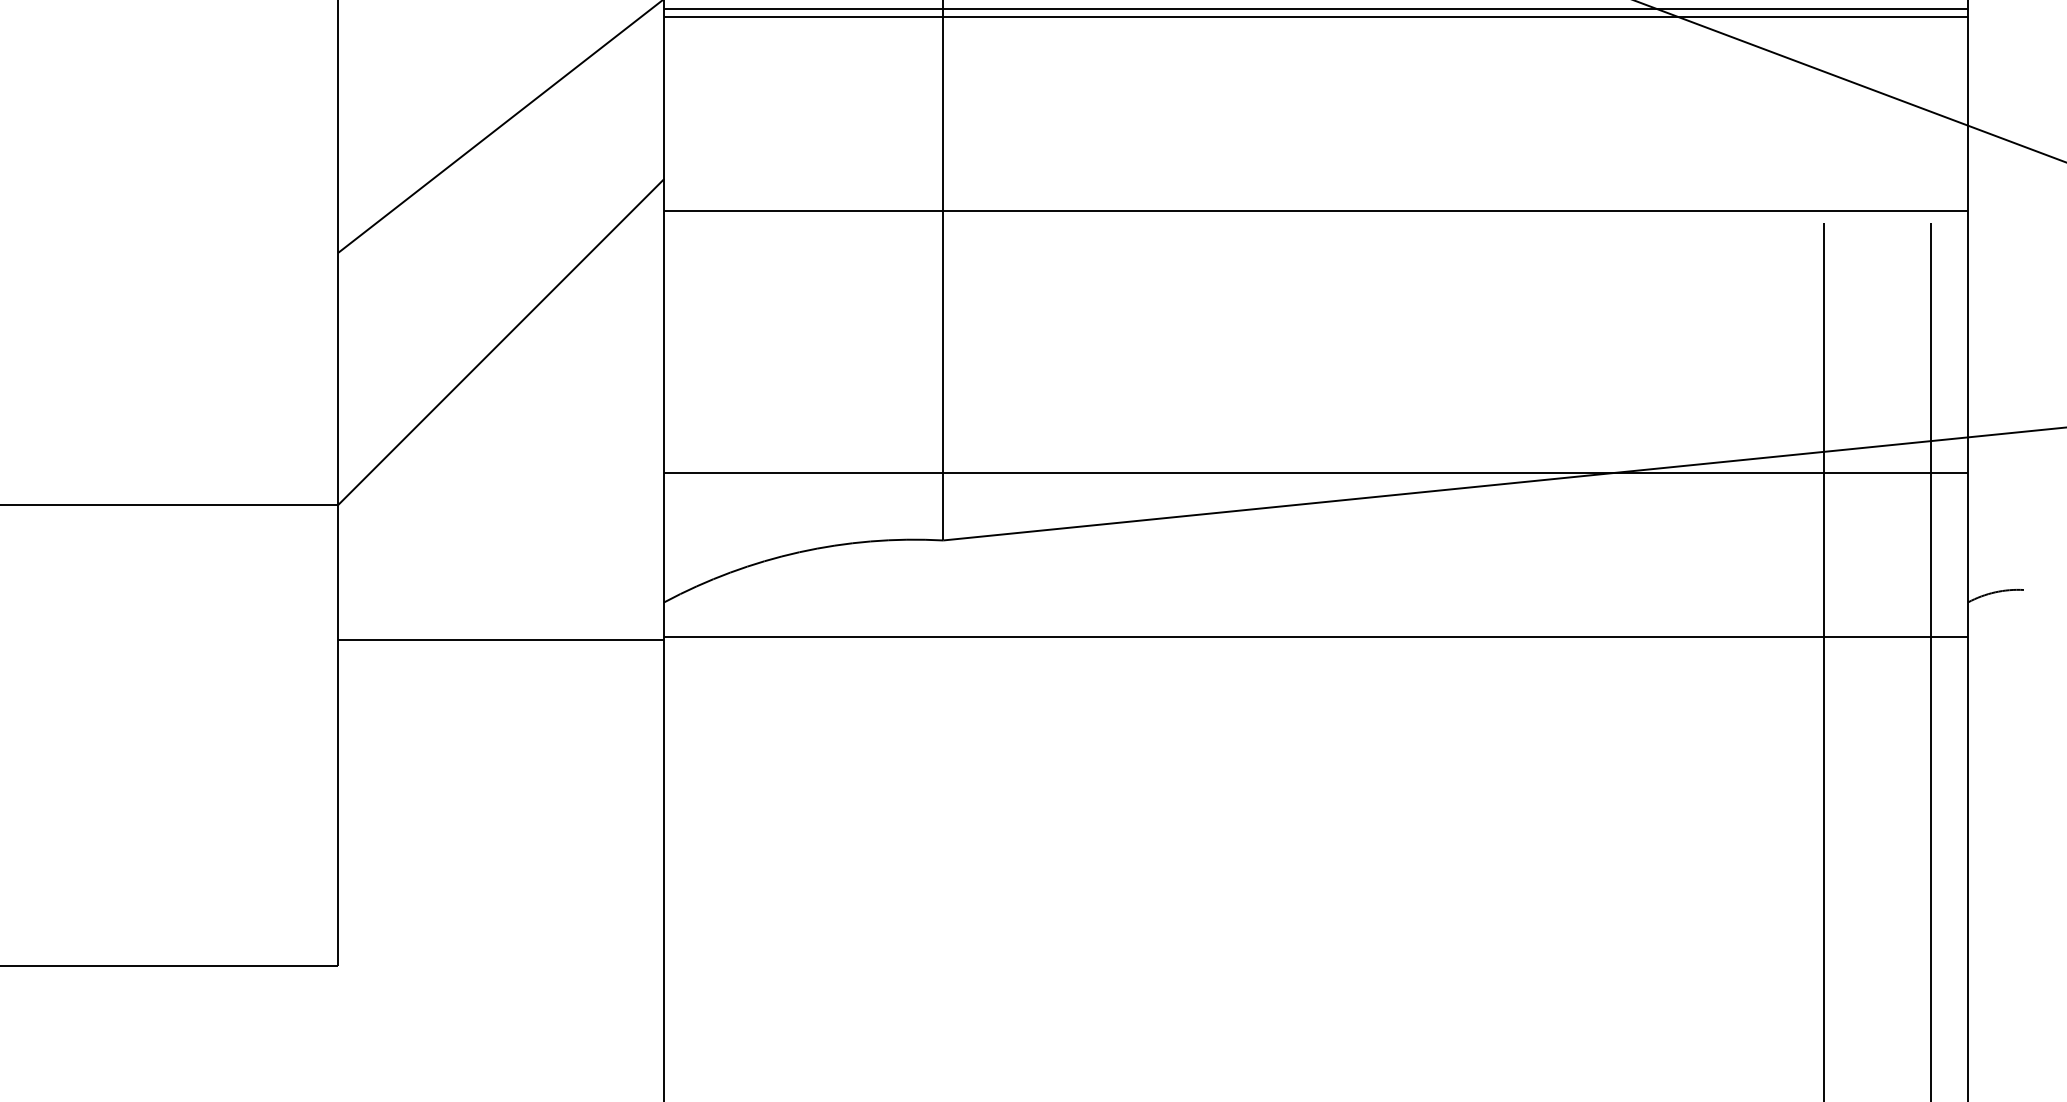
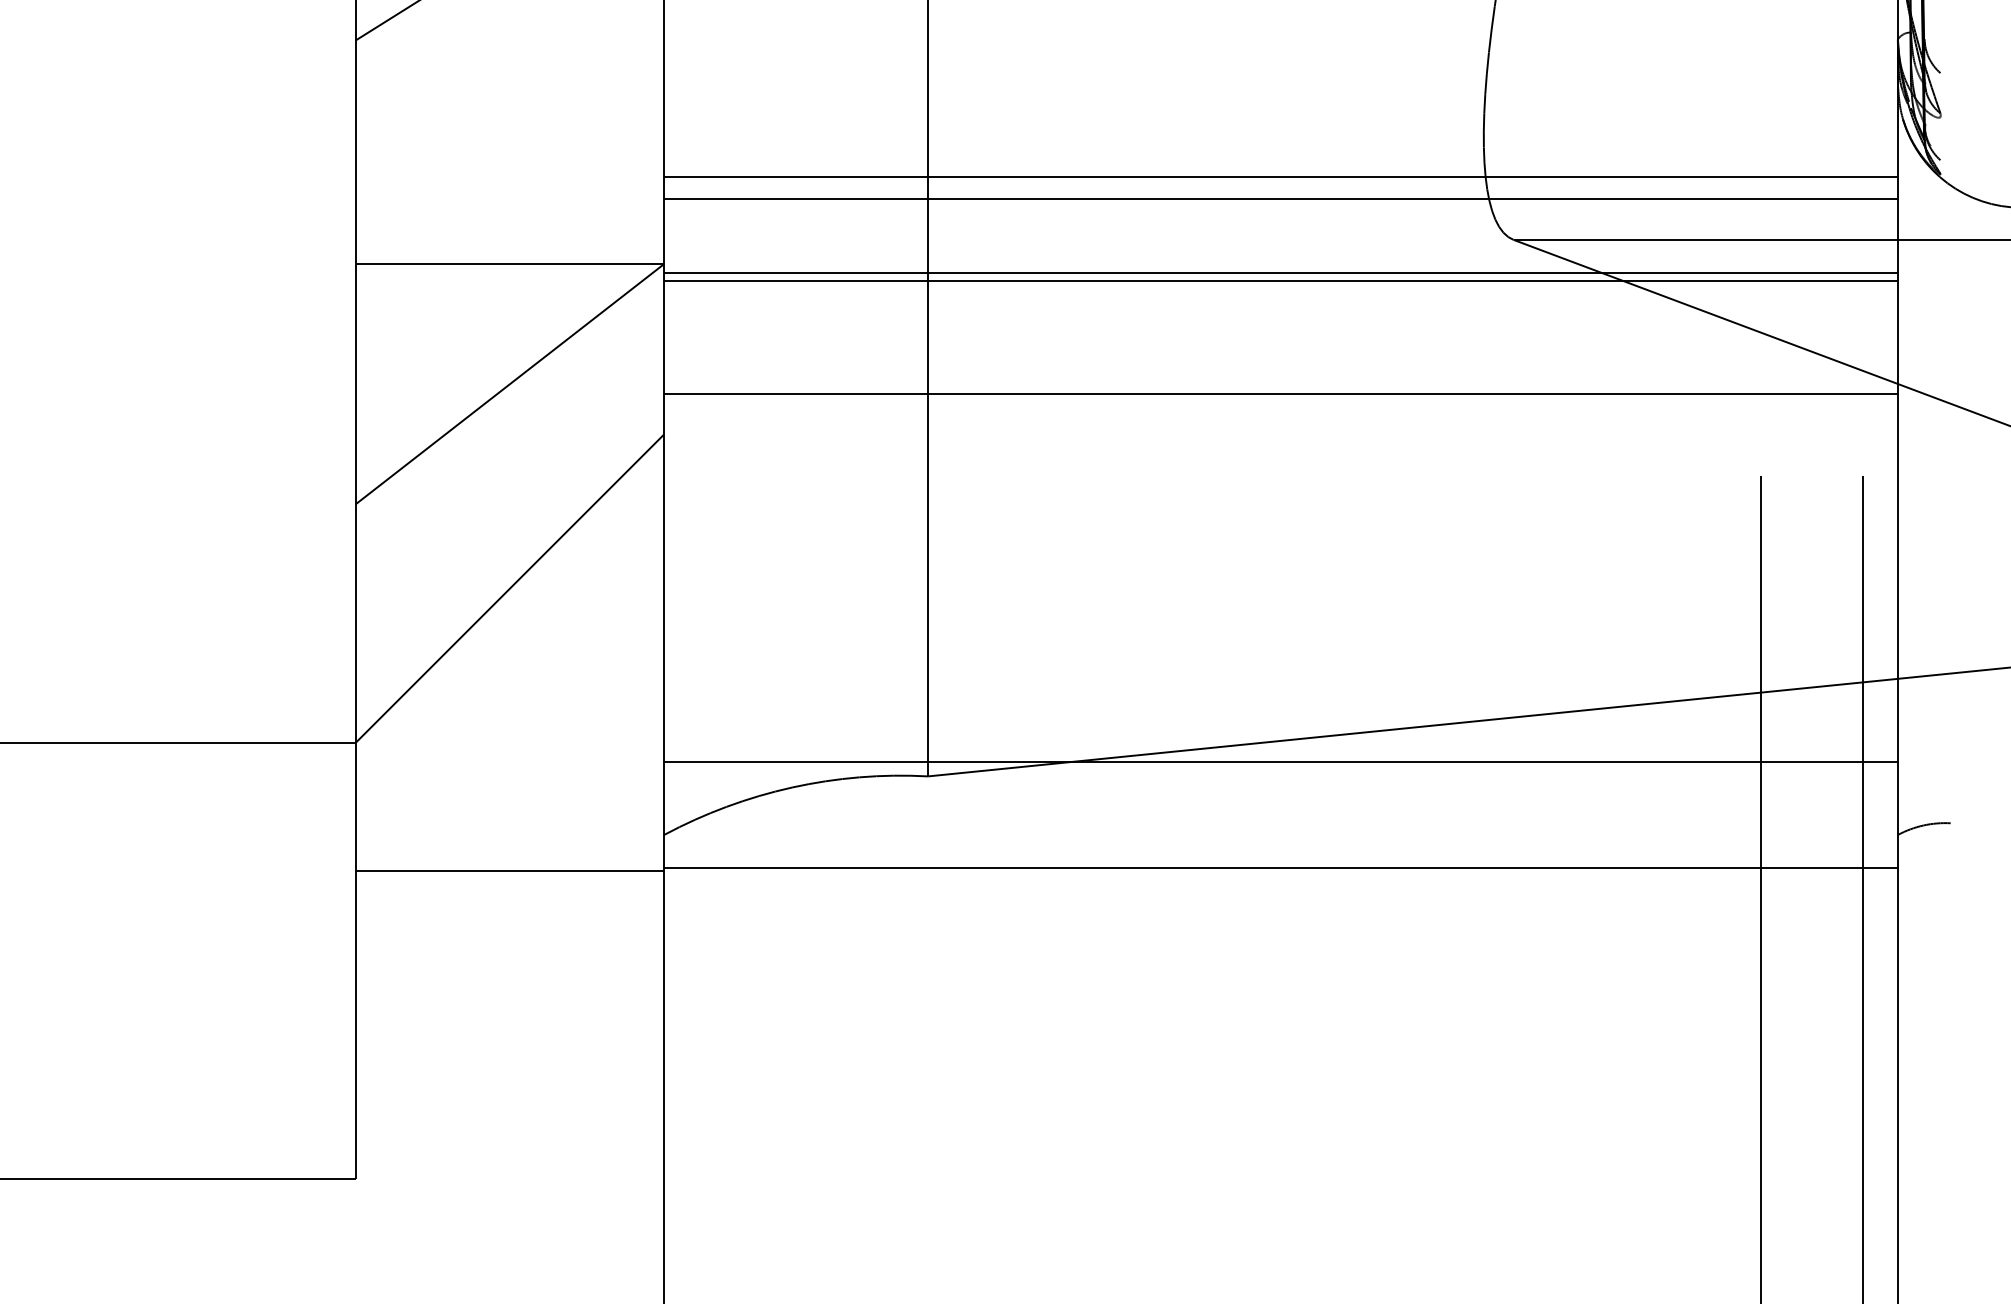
line: (1315, 210) -> (1280, 393), moved
line: (1315, 472) -> (1280, 761), moved

